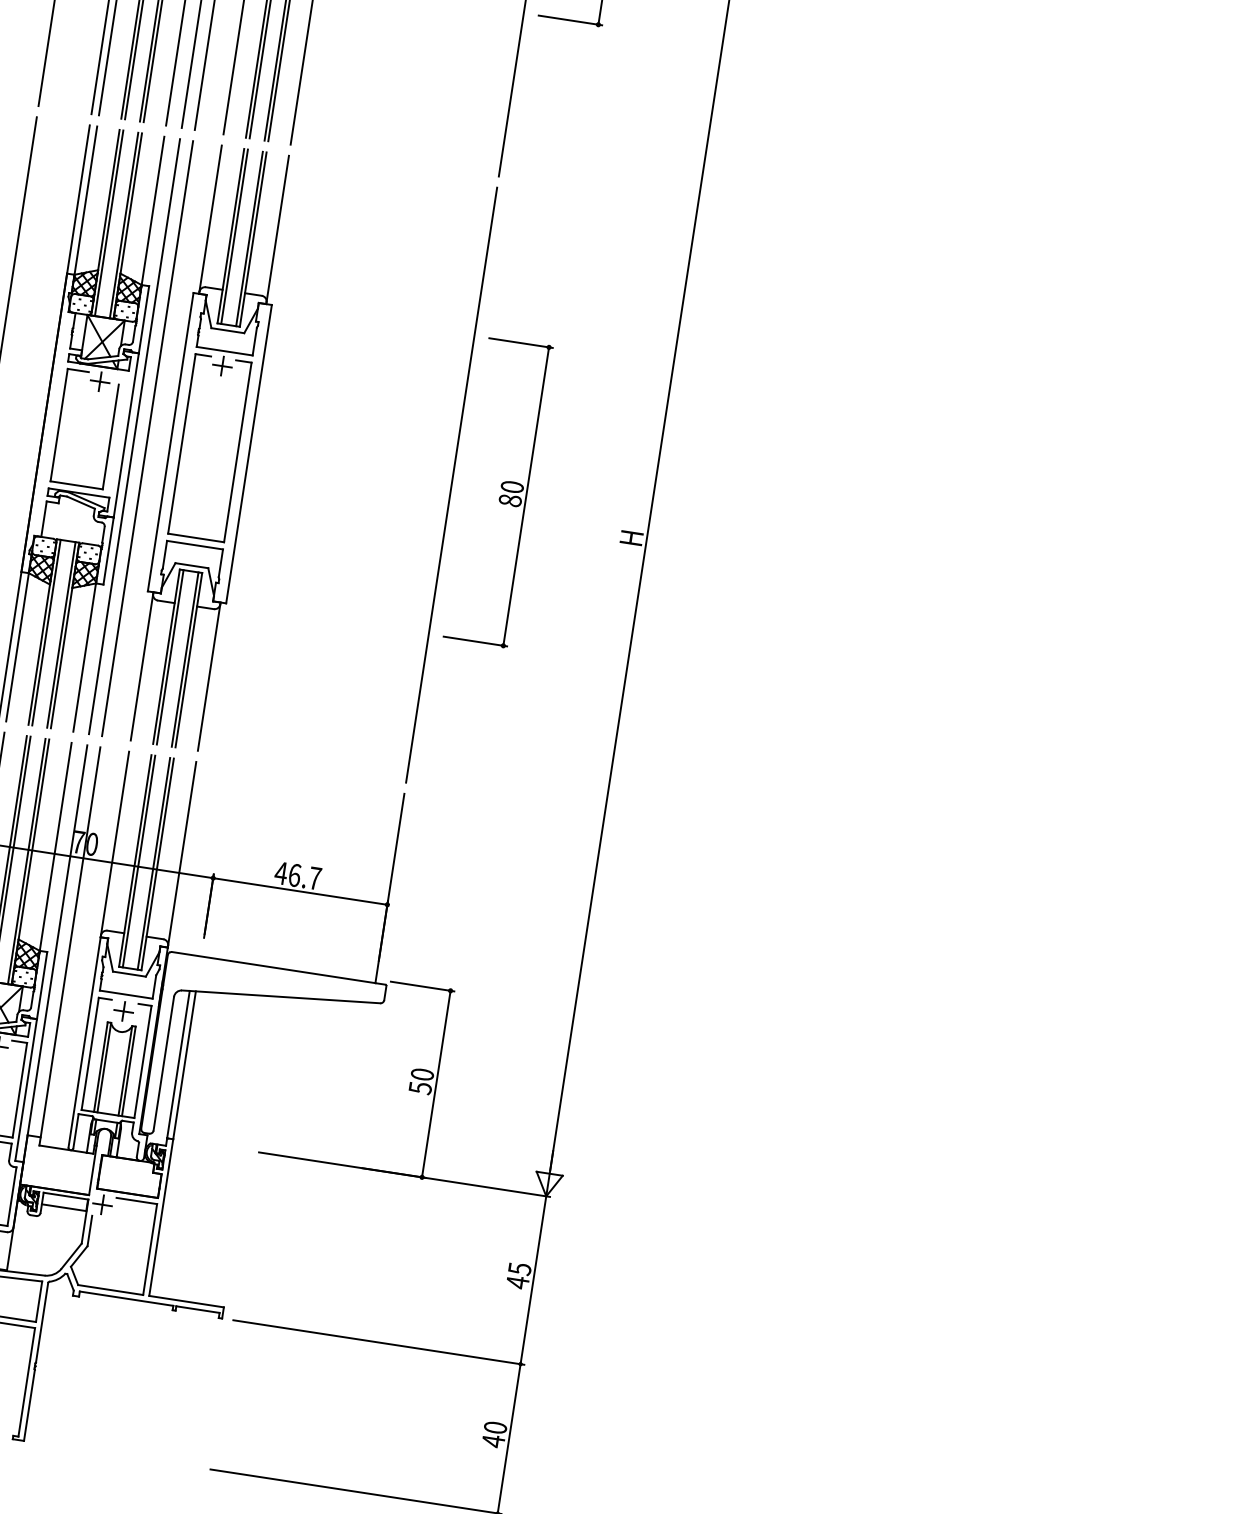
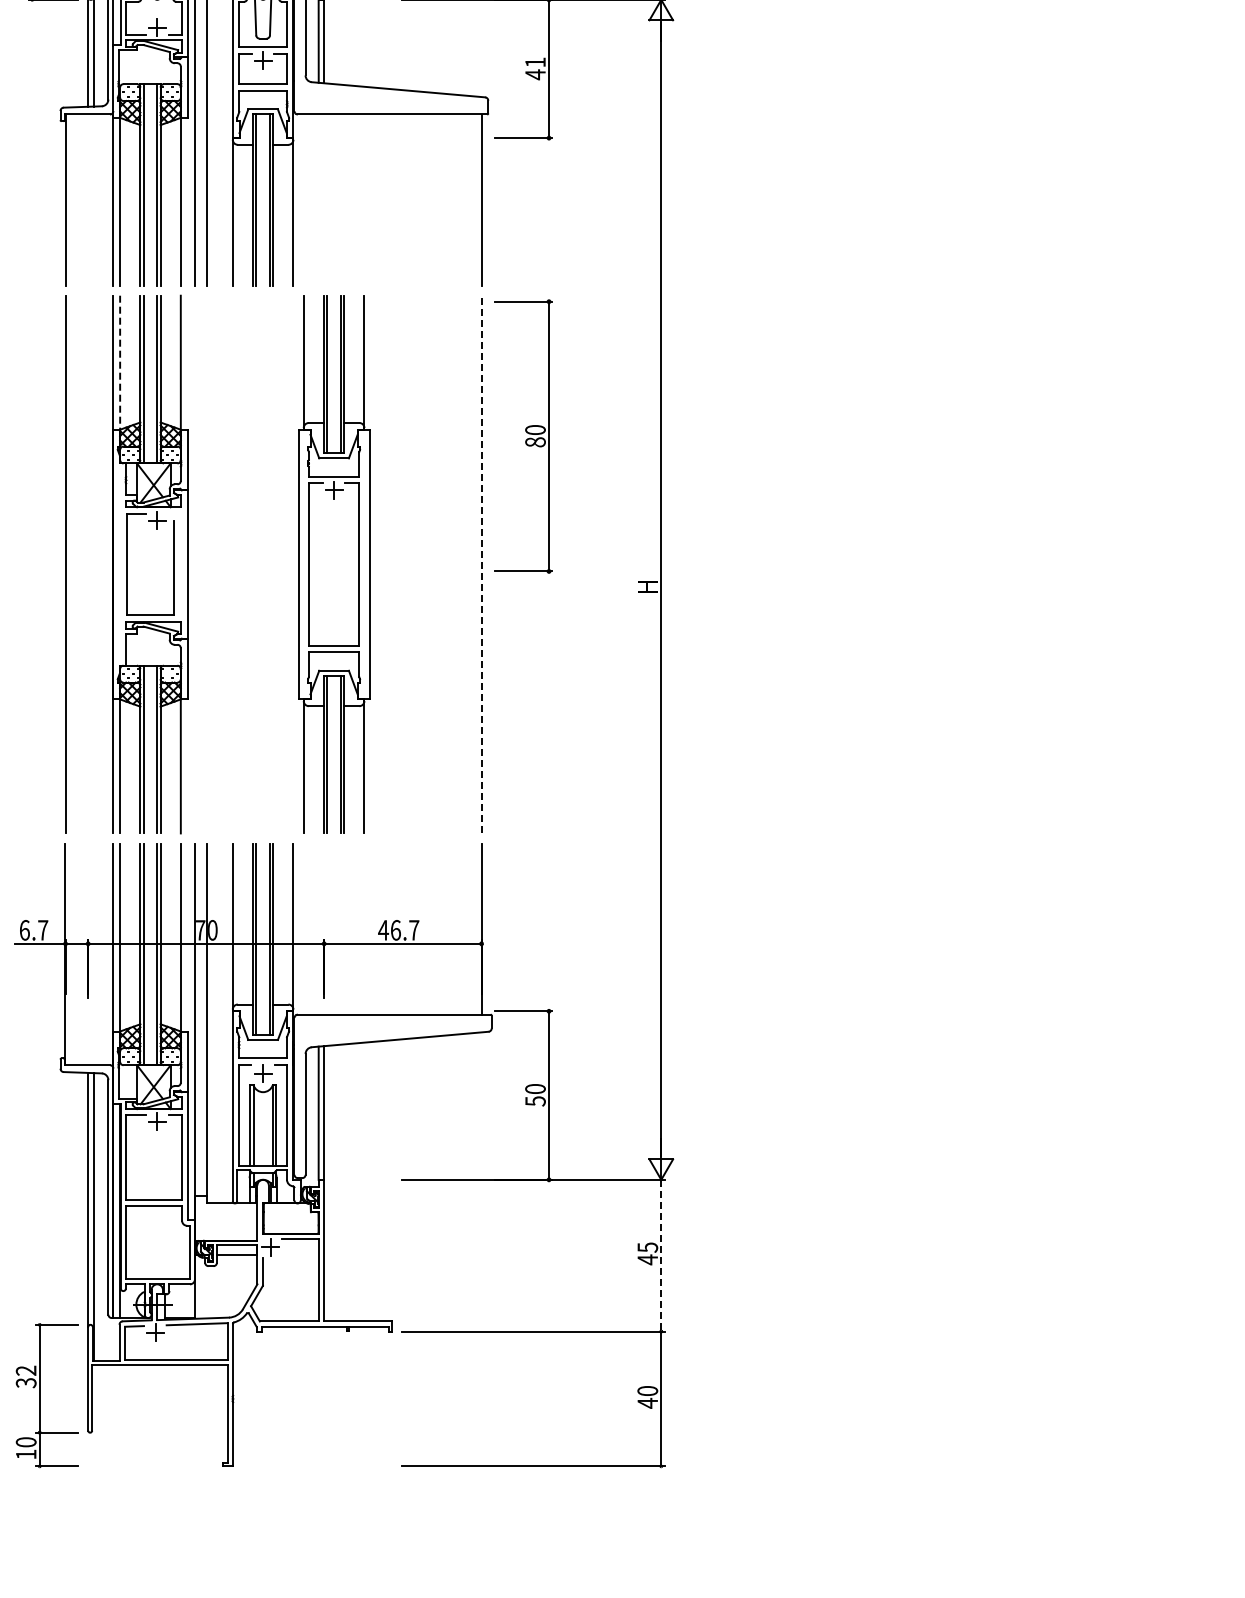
line: (86, 201) -> (120, 363), solid -> dashed
line: (135, 436) -> (195, 564), removed
line: (147, 438) -> (206, 564), removed
part: (210, 448) -> (334, 564), moved
line: (451, 485) -> (481, 564), solid -> dashed
part: (497, 492) -> (523, 436), moved
line: (533, 1280) -> (661, 1255), solid -> dashed

